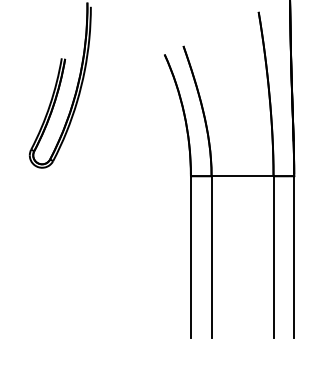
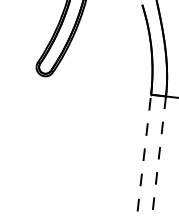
line: (190, 257) -> (144, 153), solid -> dashed
line: (211, 257) -> (159, 155), solid -> dashed

